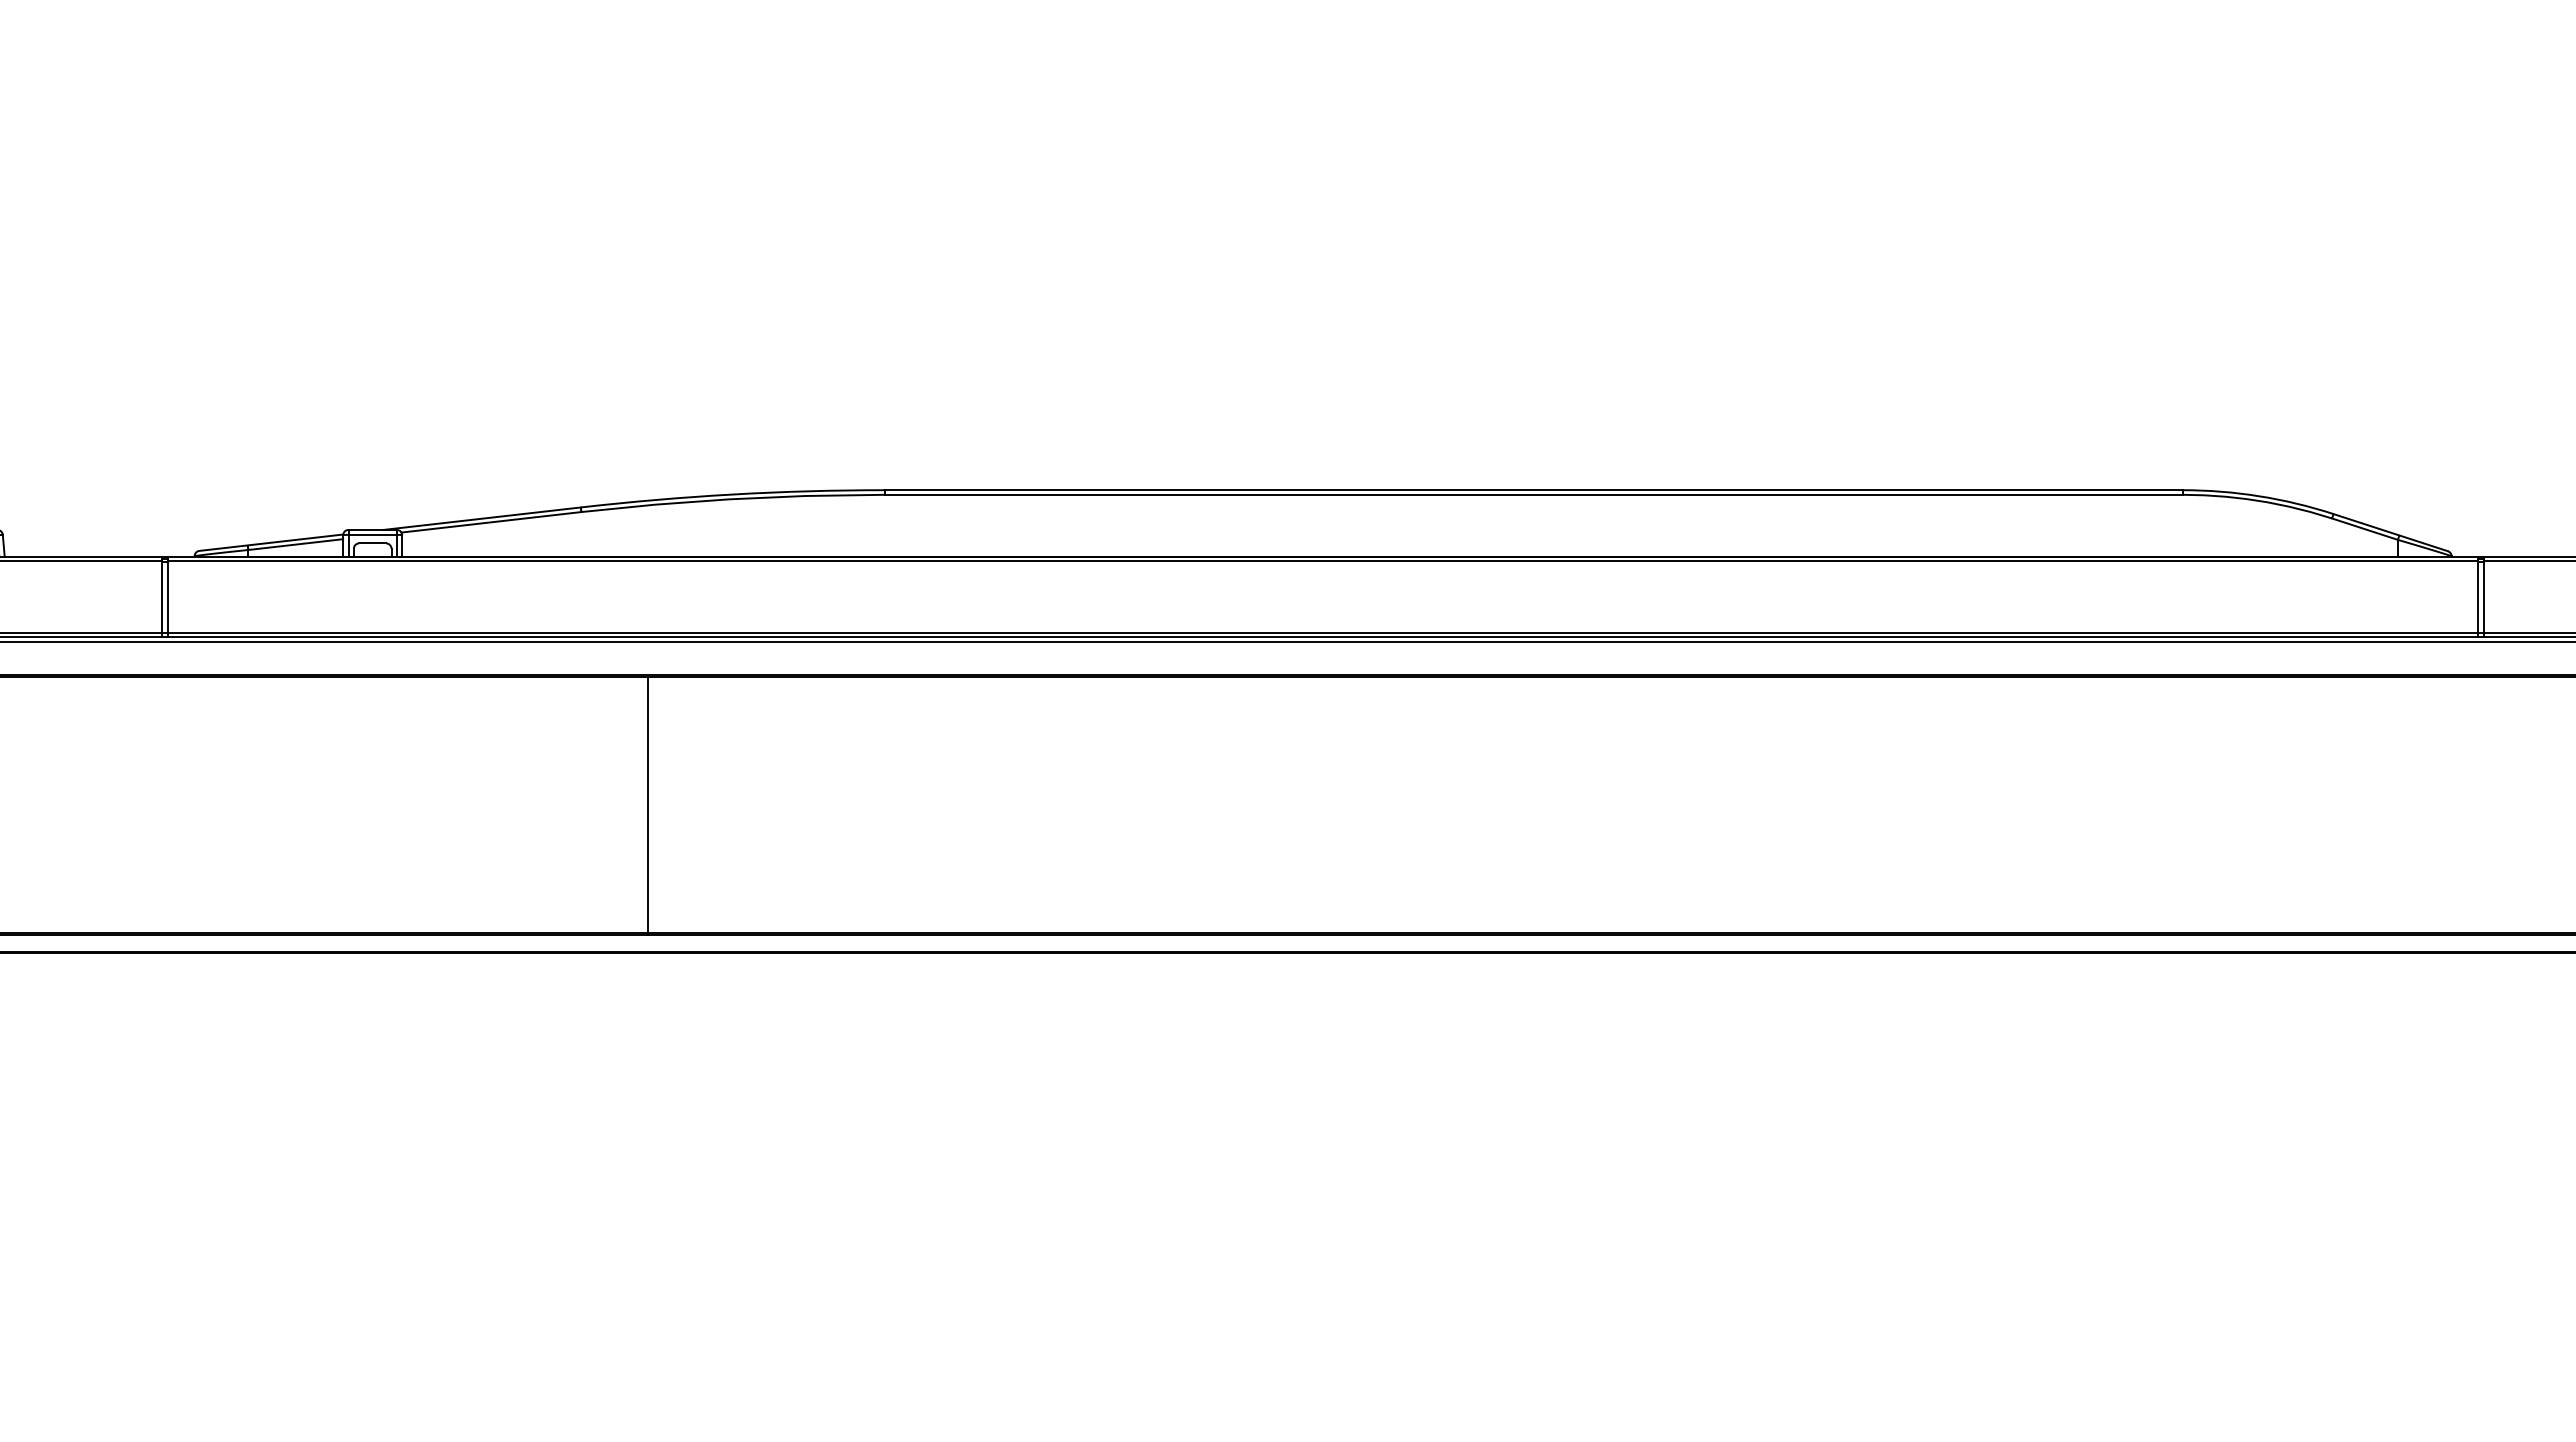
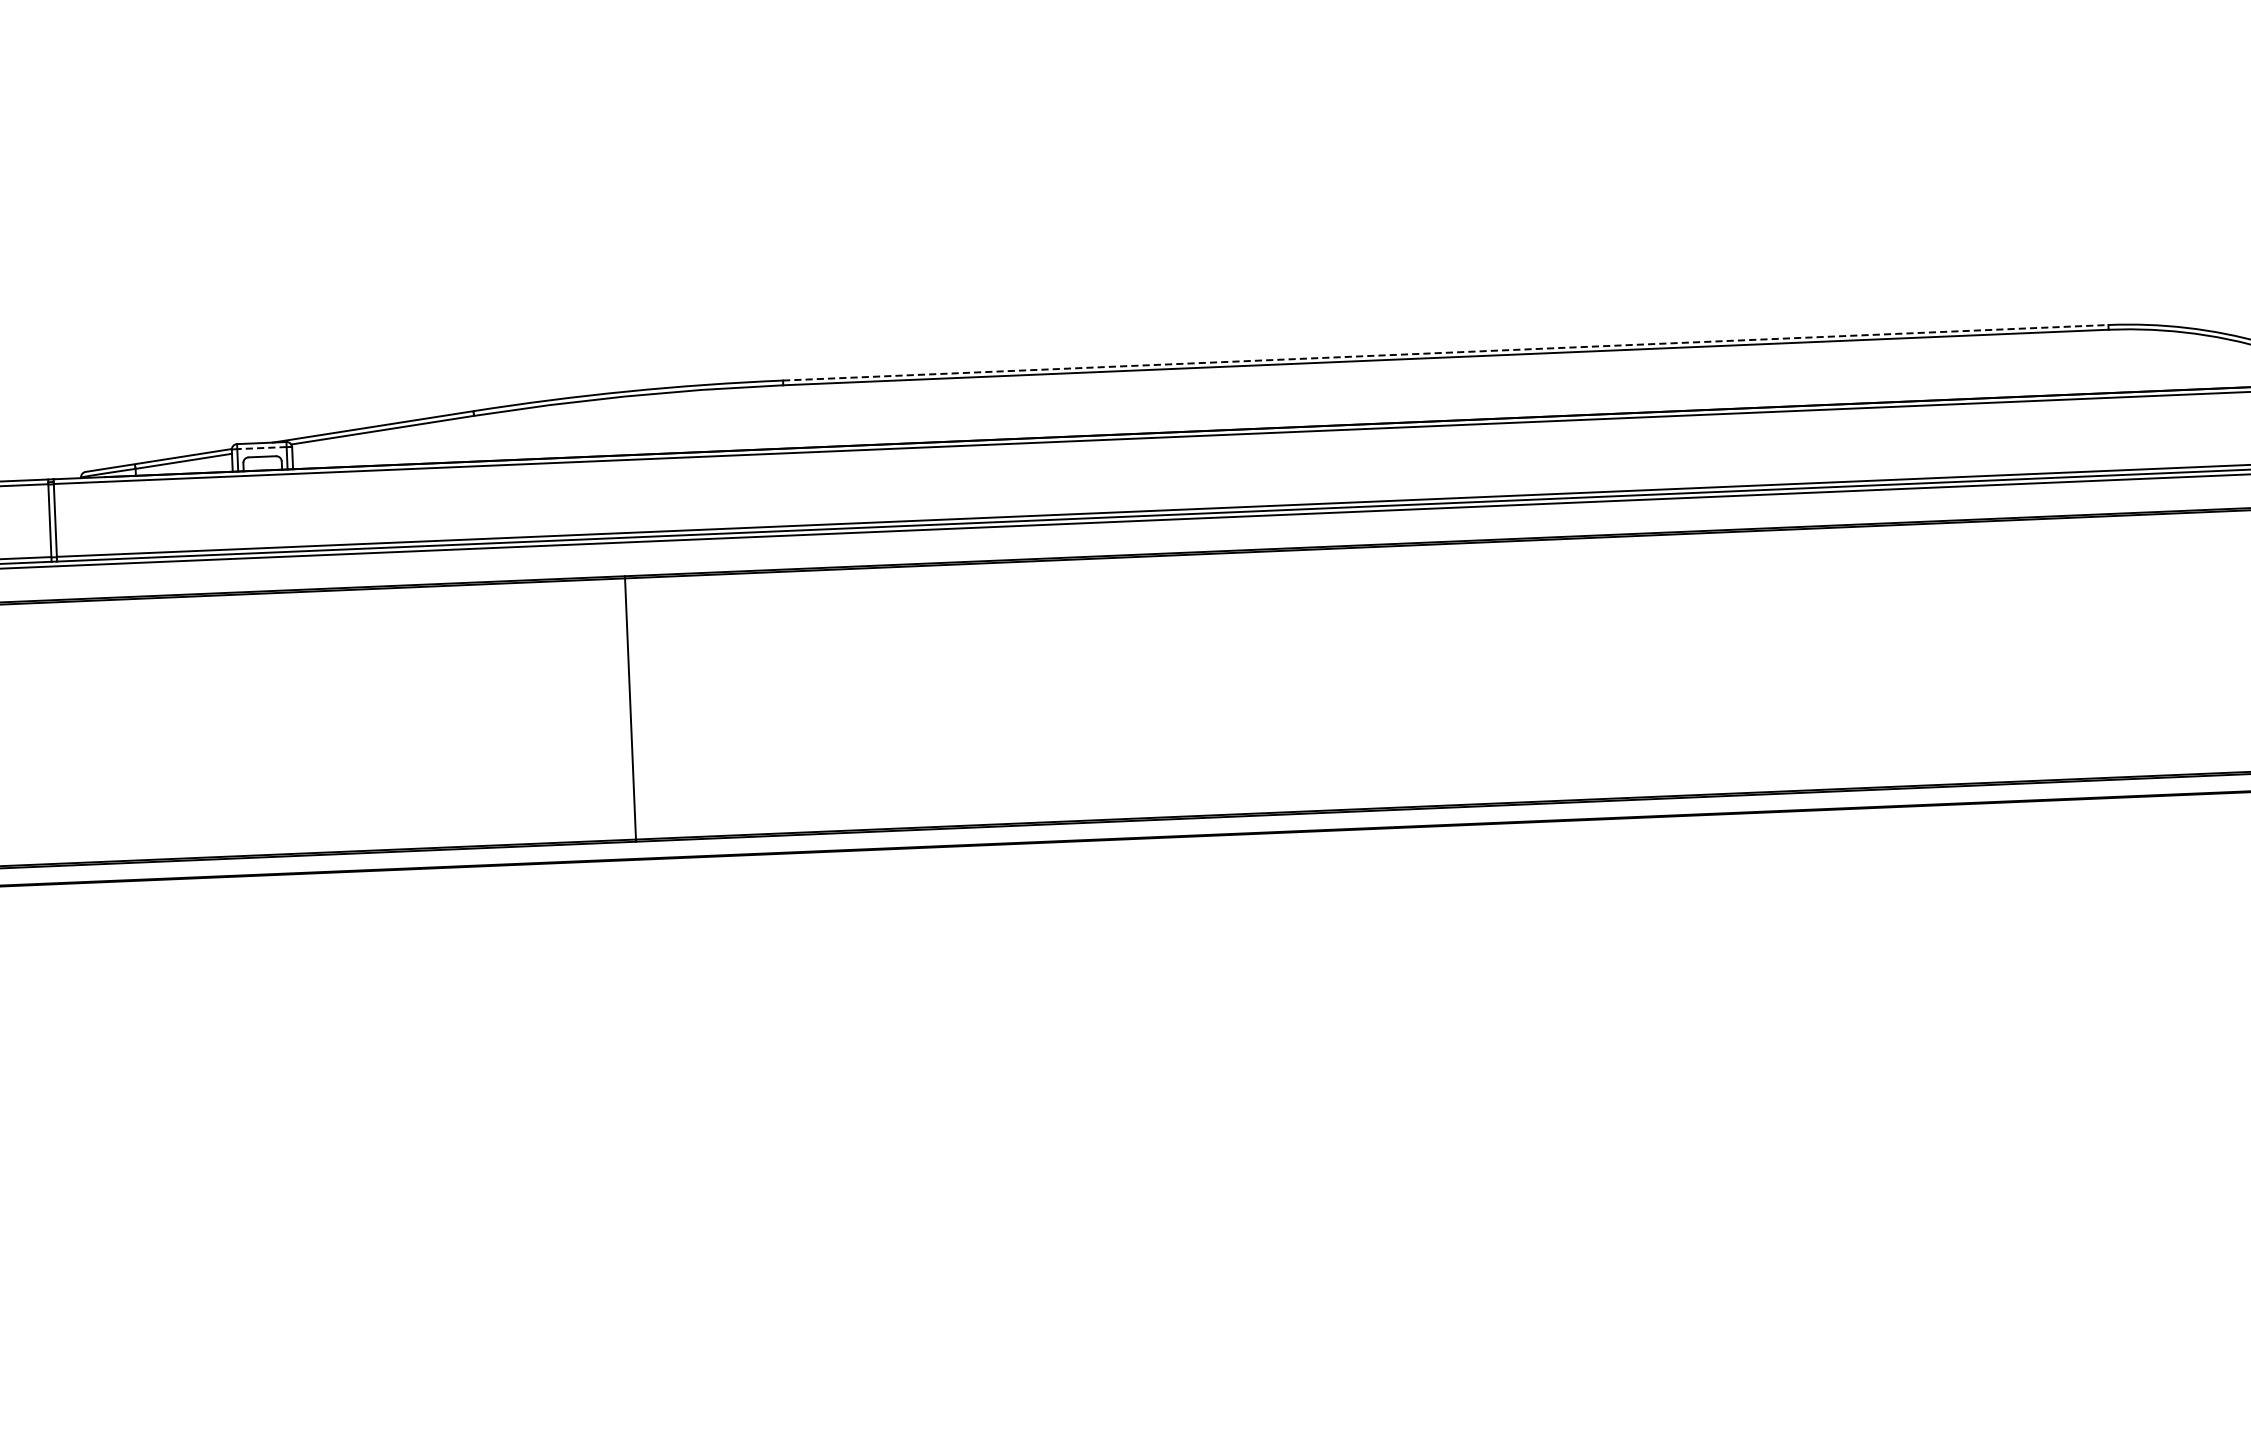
line: (1533, 490) -> (1445, 353), solid -> dashed
line: (372, 534) -> (261, 447), solid -> dashed
line: (648, 804) -> (630, 708), moved

